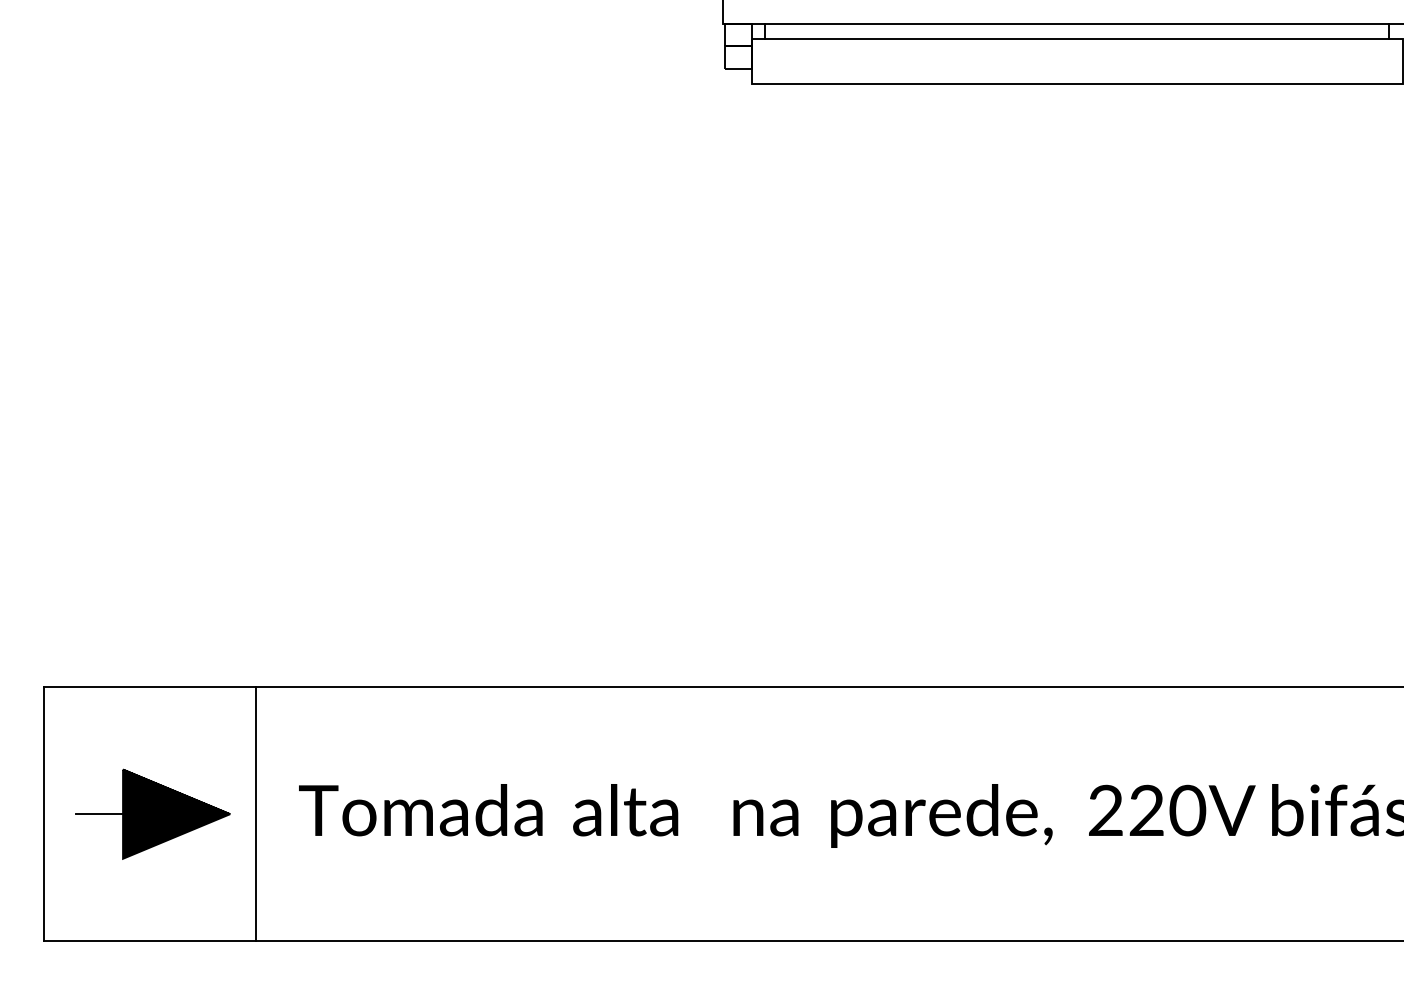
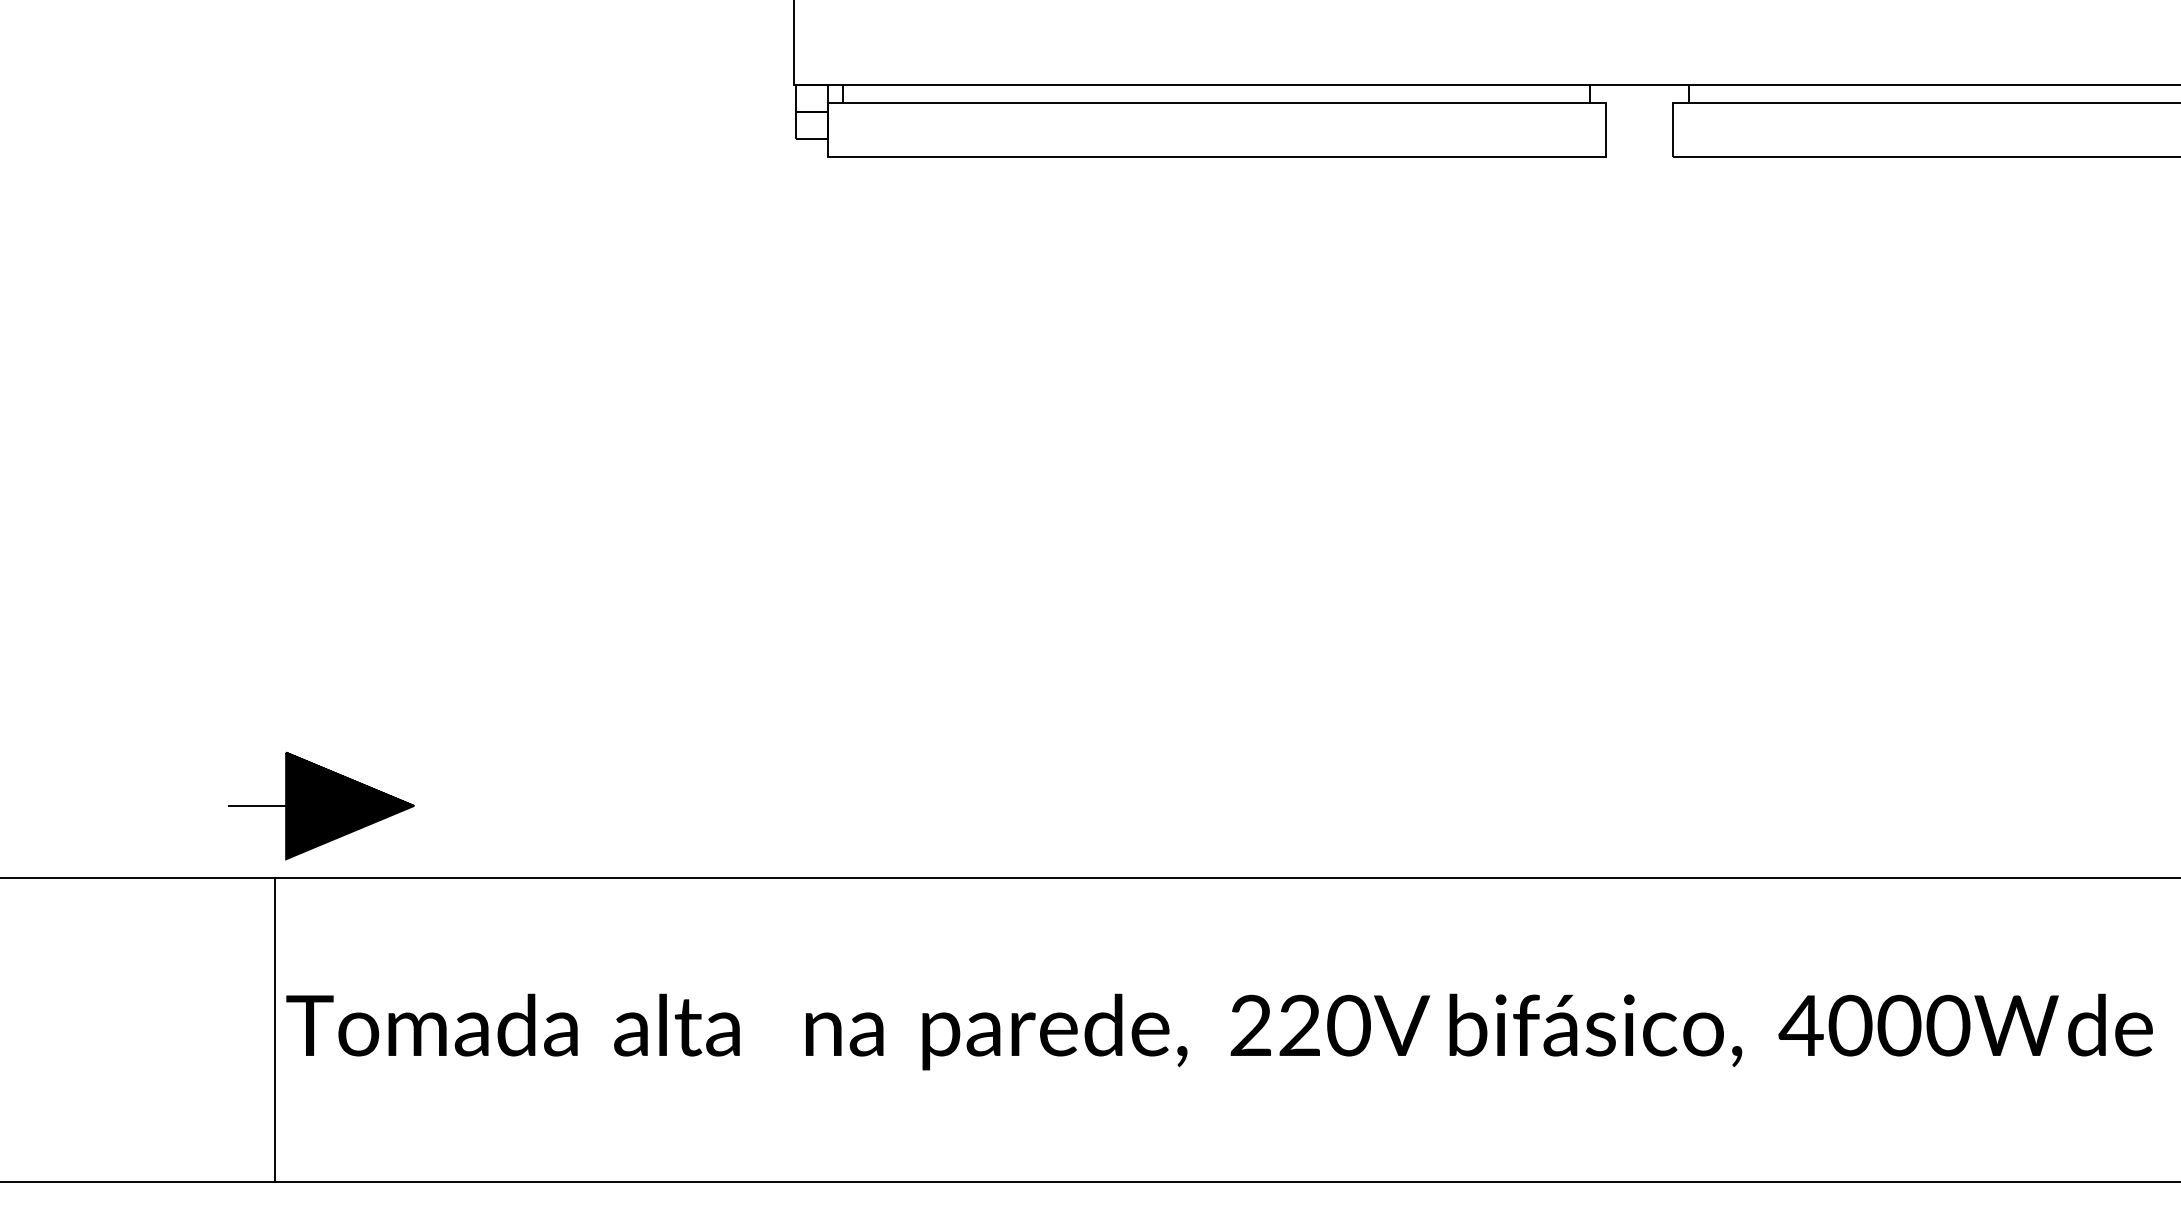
part: (152, 813) -> (321, 805), moved
line: (255, 813) -> (274, 1029), moved

